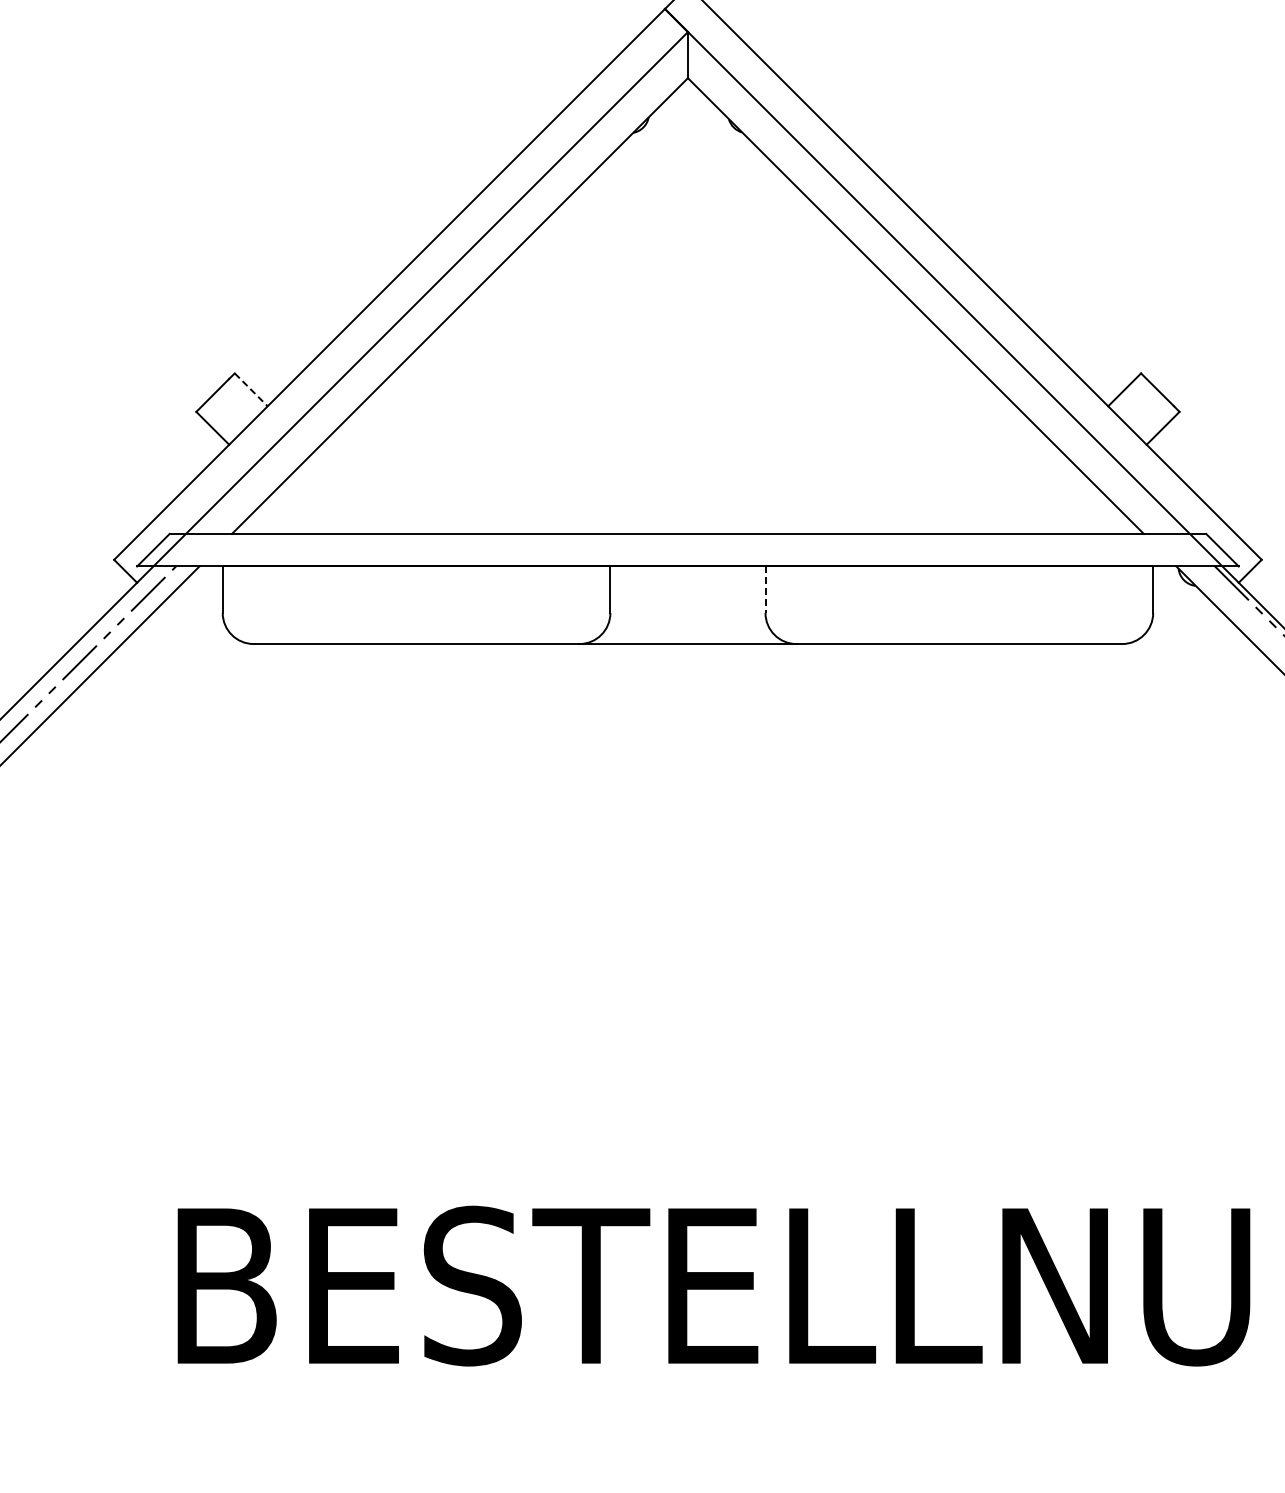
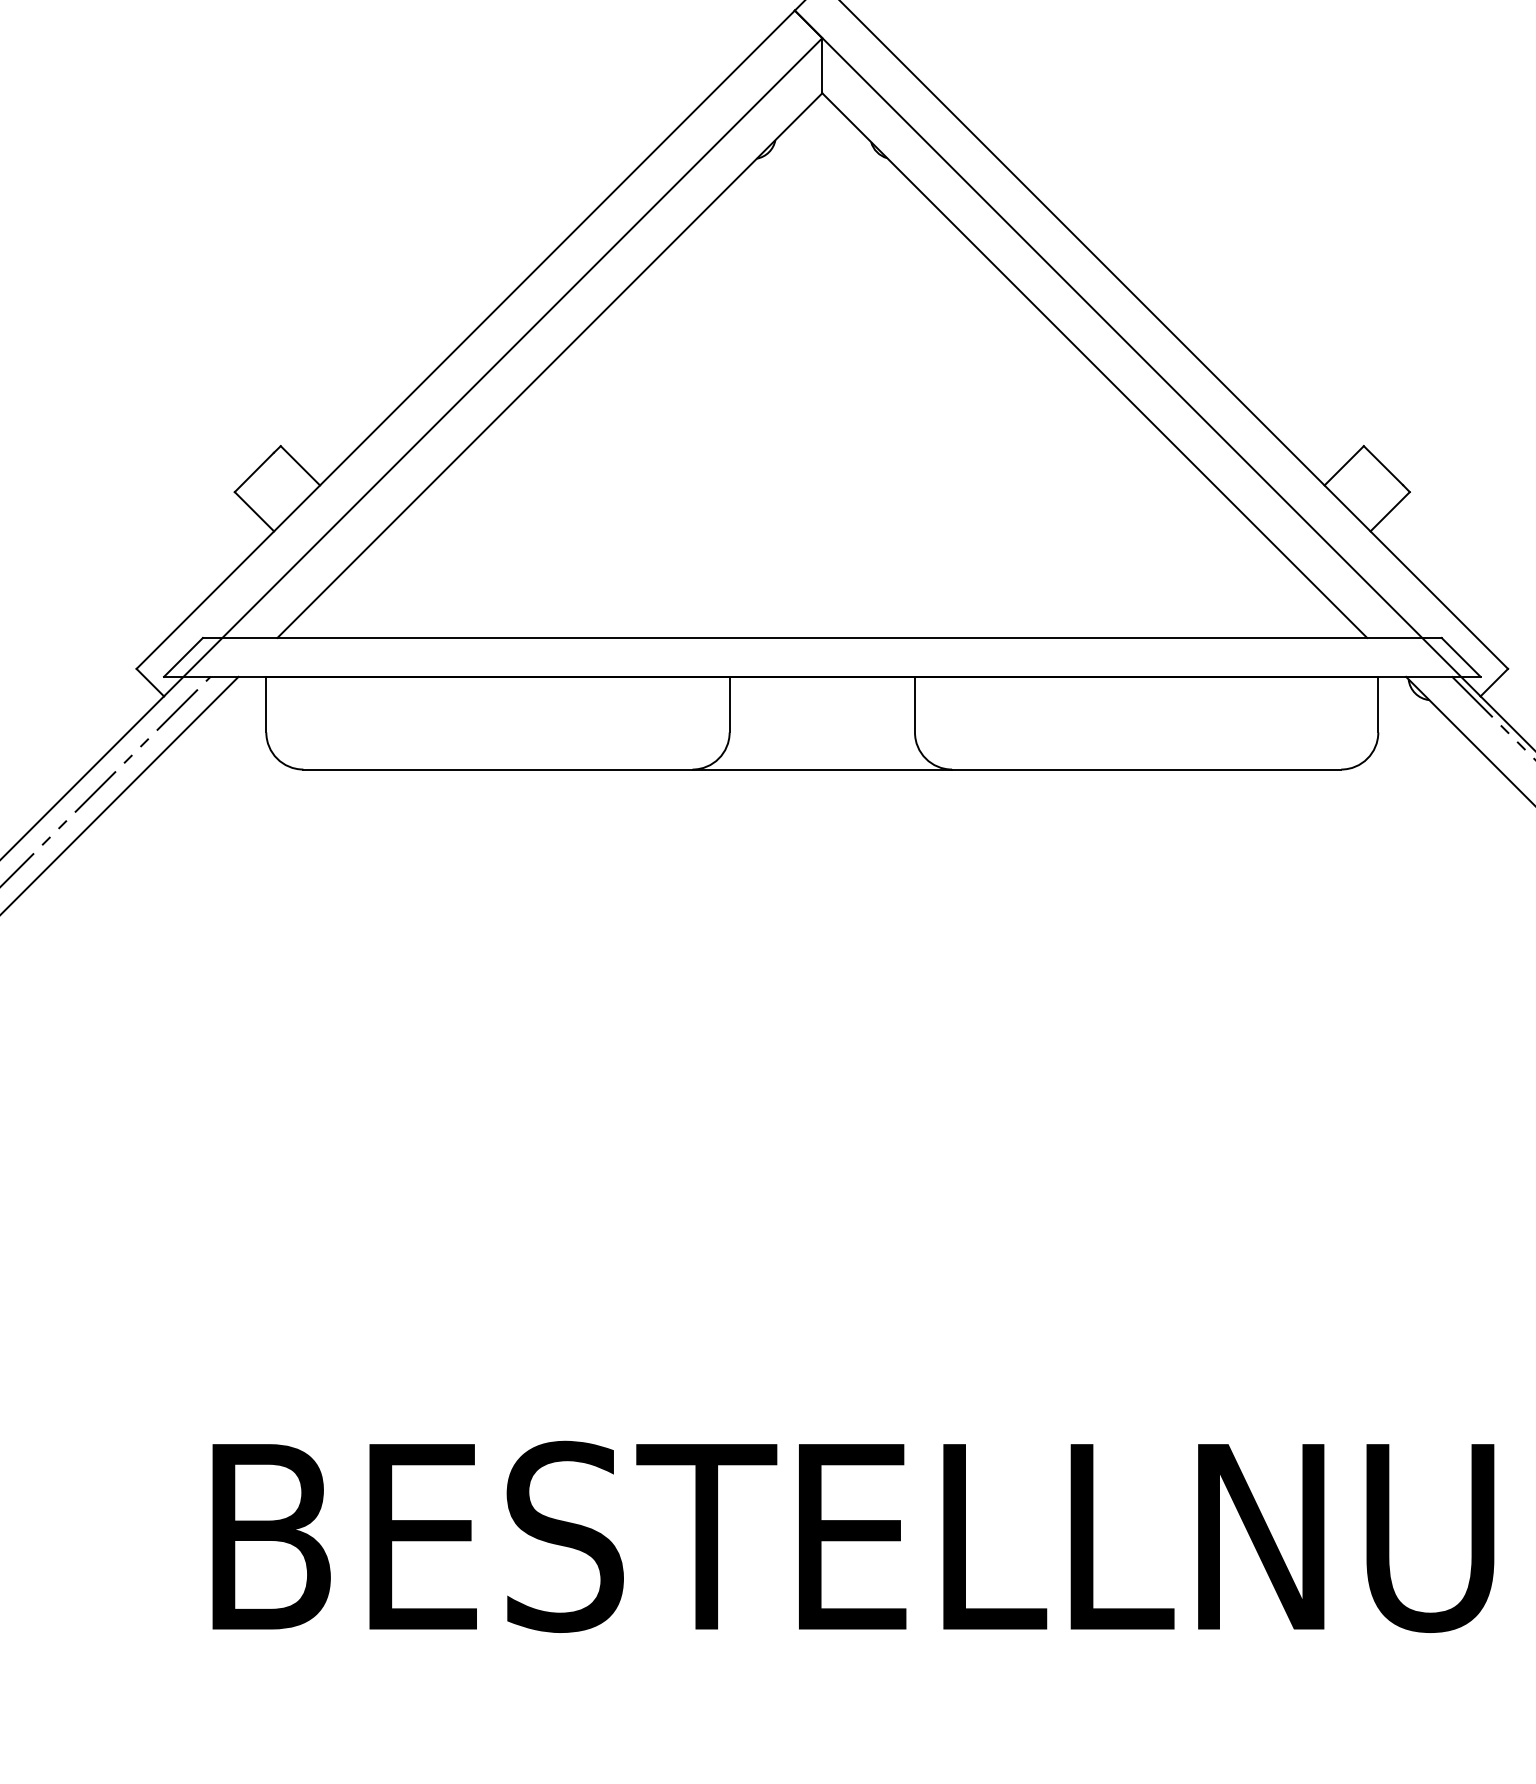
line: (251, 390) -> (300, 466), dashed -> solid
line: (765, 590) -> (914, 705), dashed -> solid

